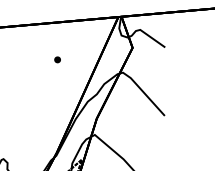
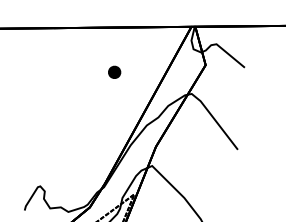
part: (57, 59) -> (114, 72), size x1.6

